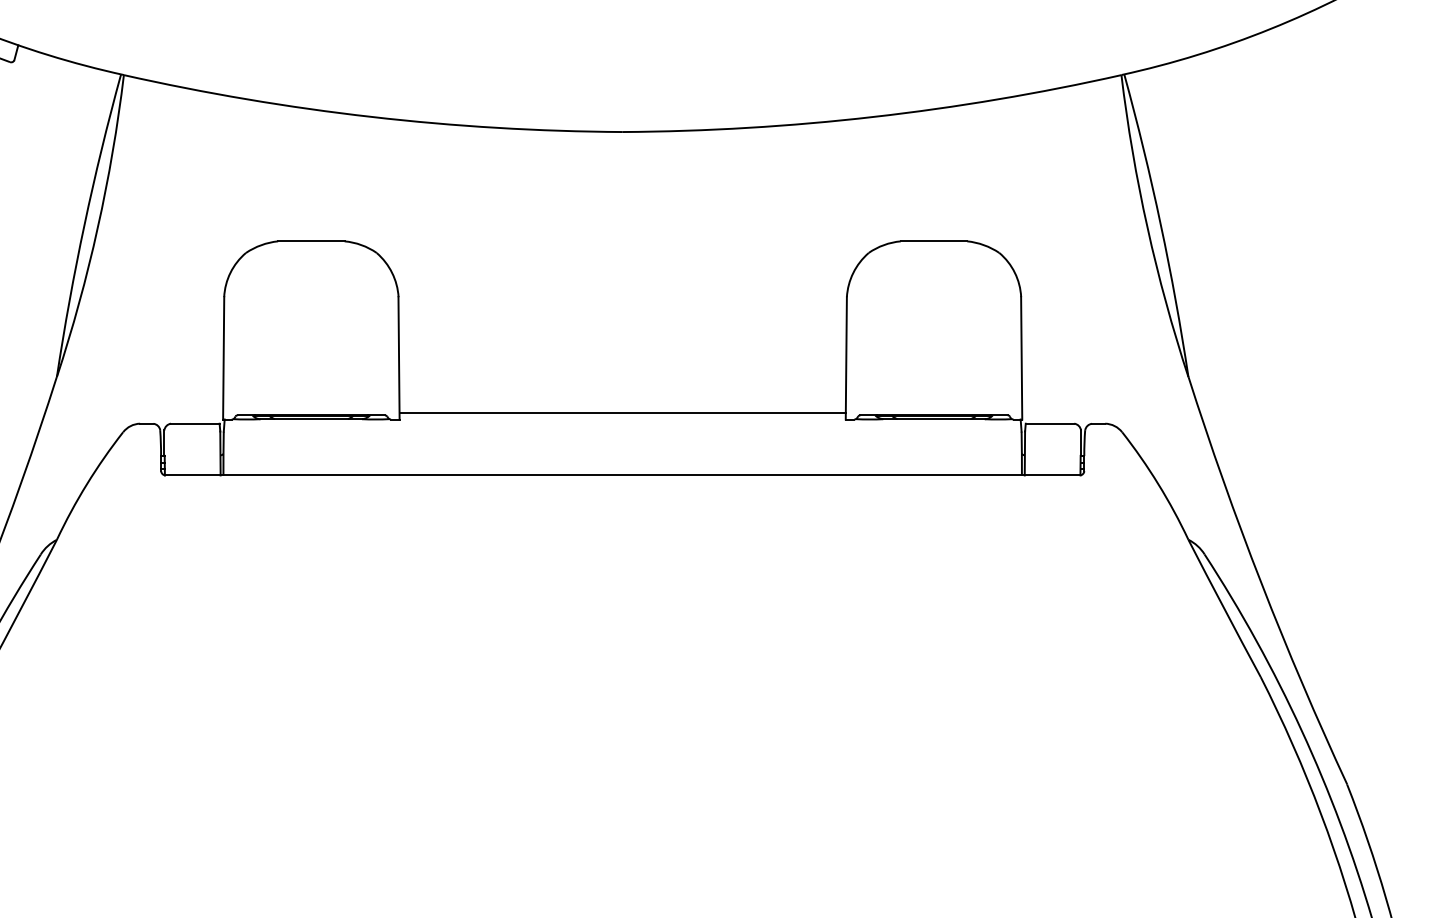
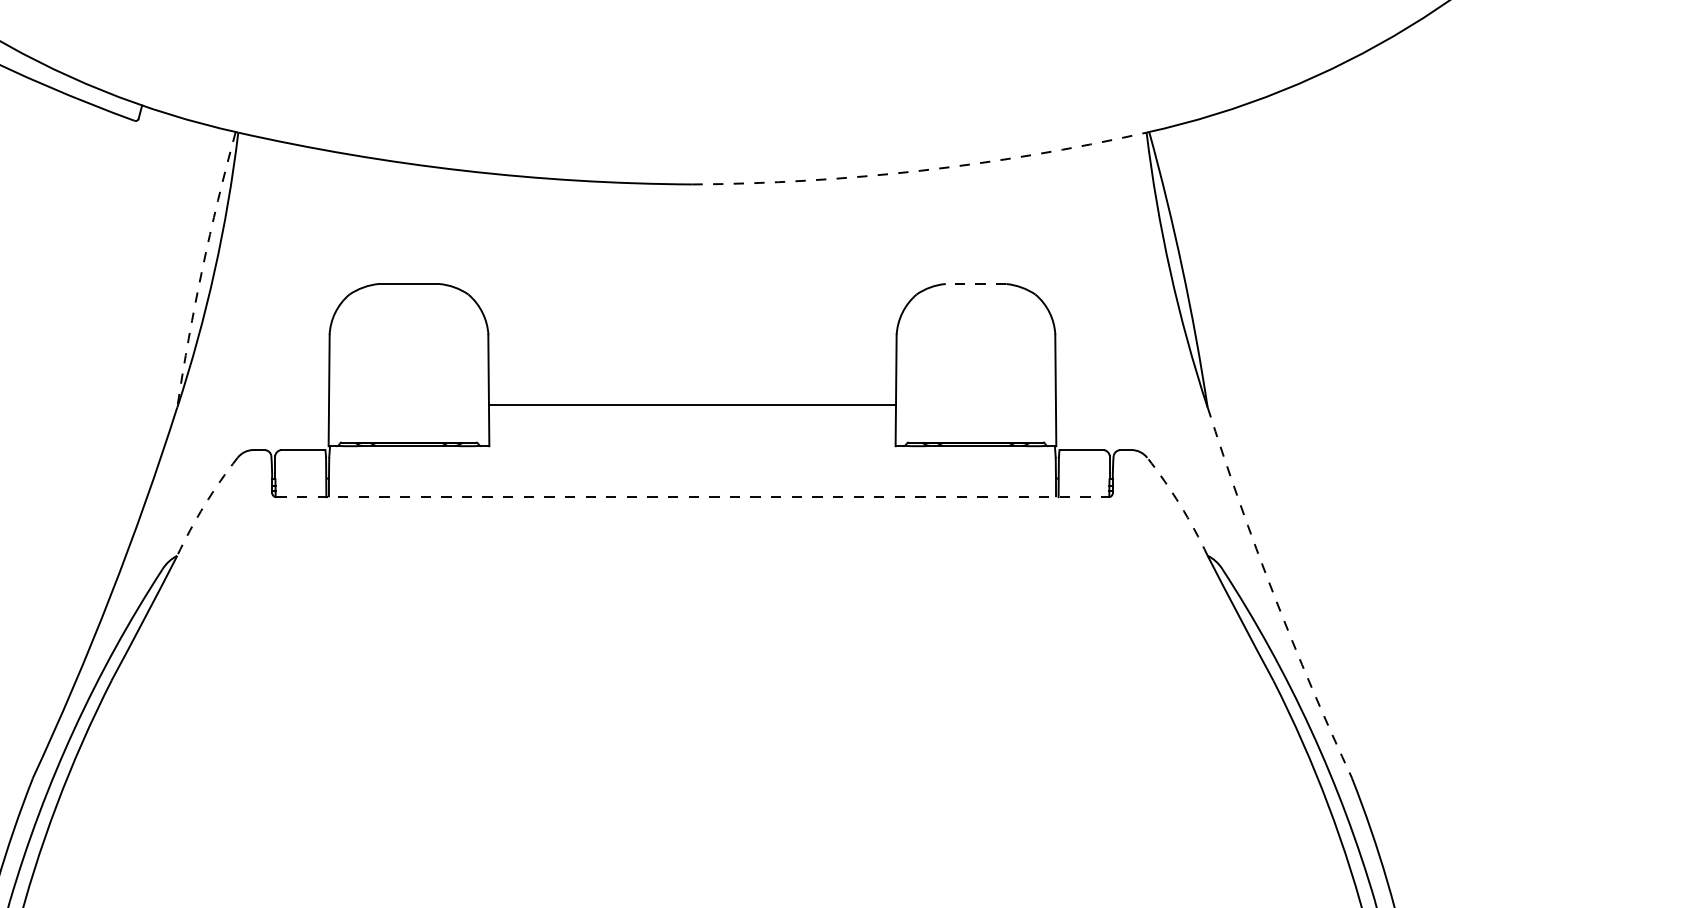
arc: (873, 116) -> (920, 170), solid -> dashed
arc: (84, 224) -> (202, 268), solid -> dashed
line: (933, 241) -> (975, 284), solid -> dashed
line: (622, 413) -> (692, 404), moved
line: (623, 475) -> (693, 497), solid -> dashed
arc: (86, 484) -> (204, 505), solid -> dashed
arc: (1158, 484) -> (1180, 505), solid -> dashed
arc: (1261, 583) -> (1274, 595), solid -> dashed

